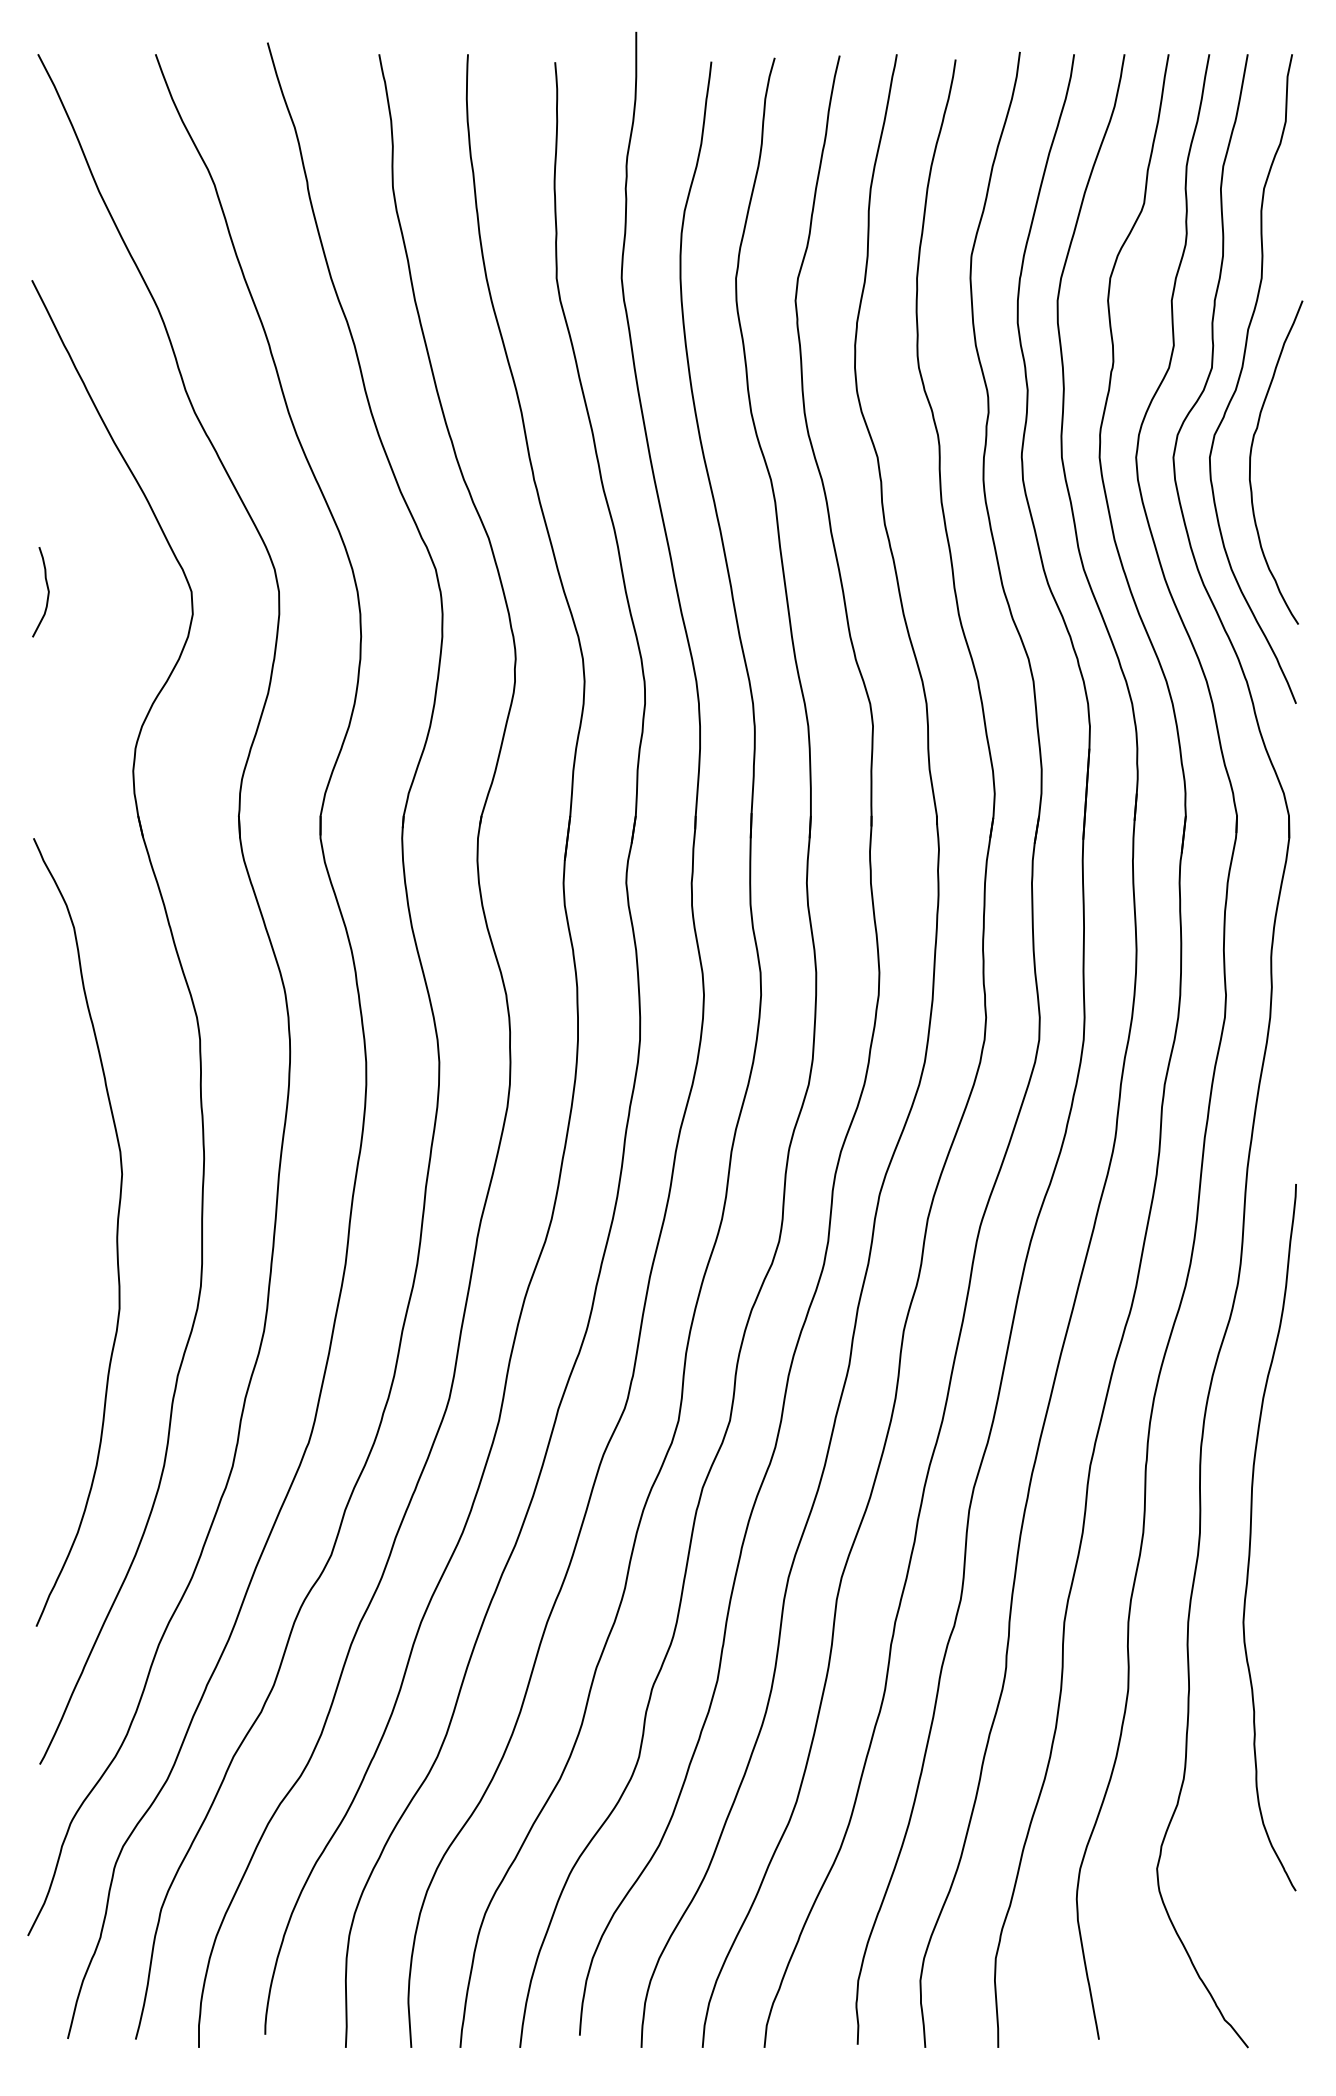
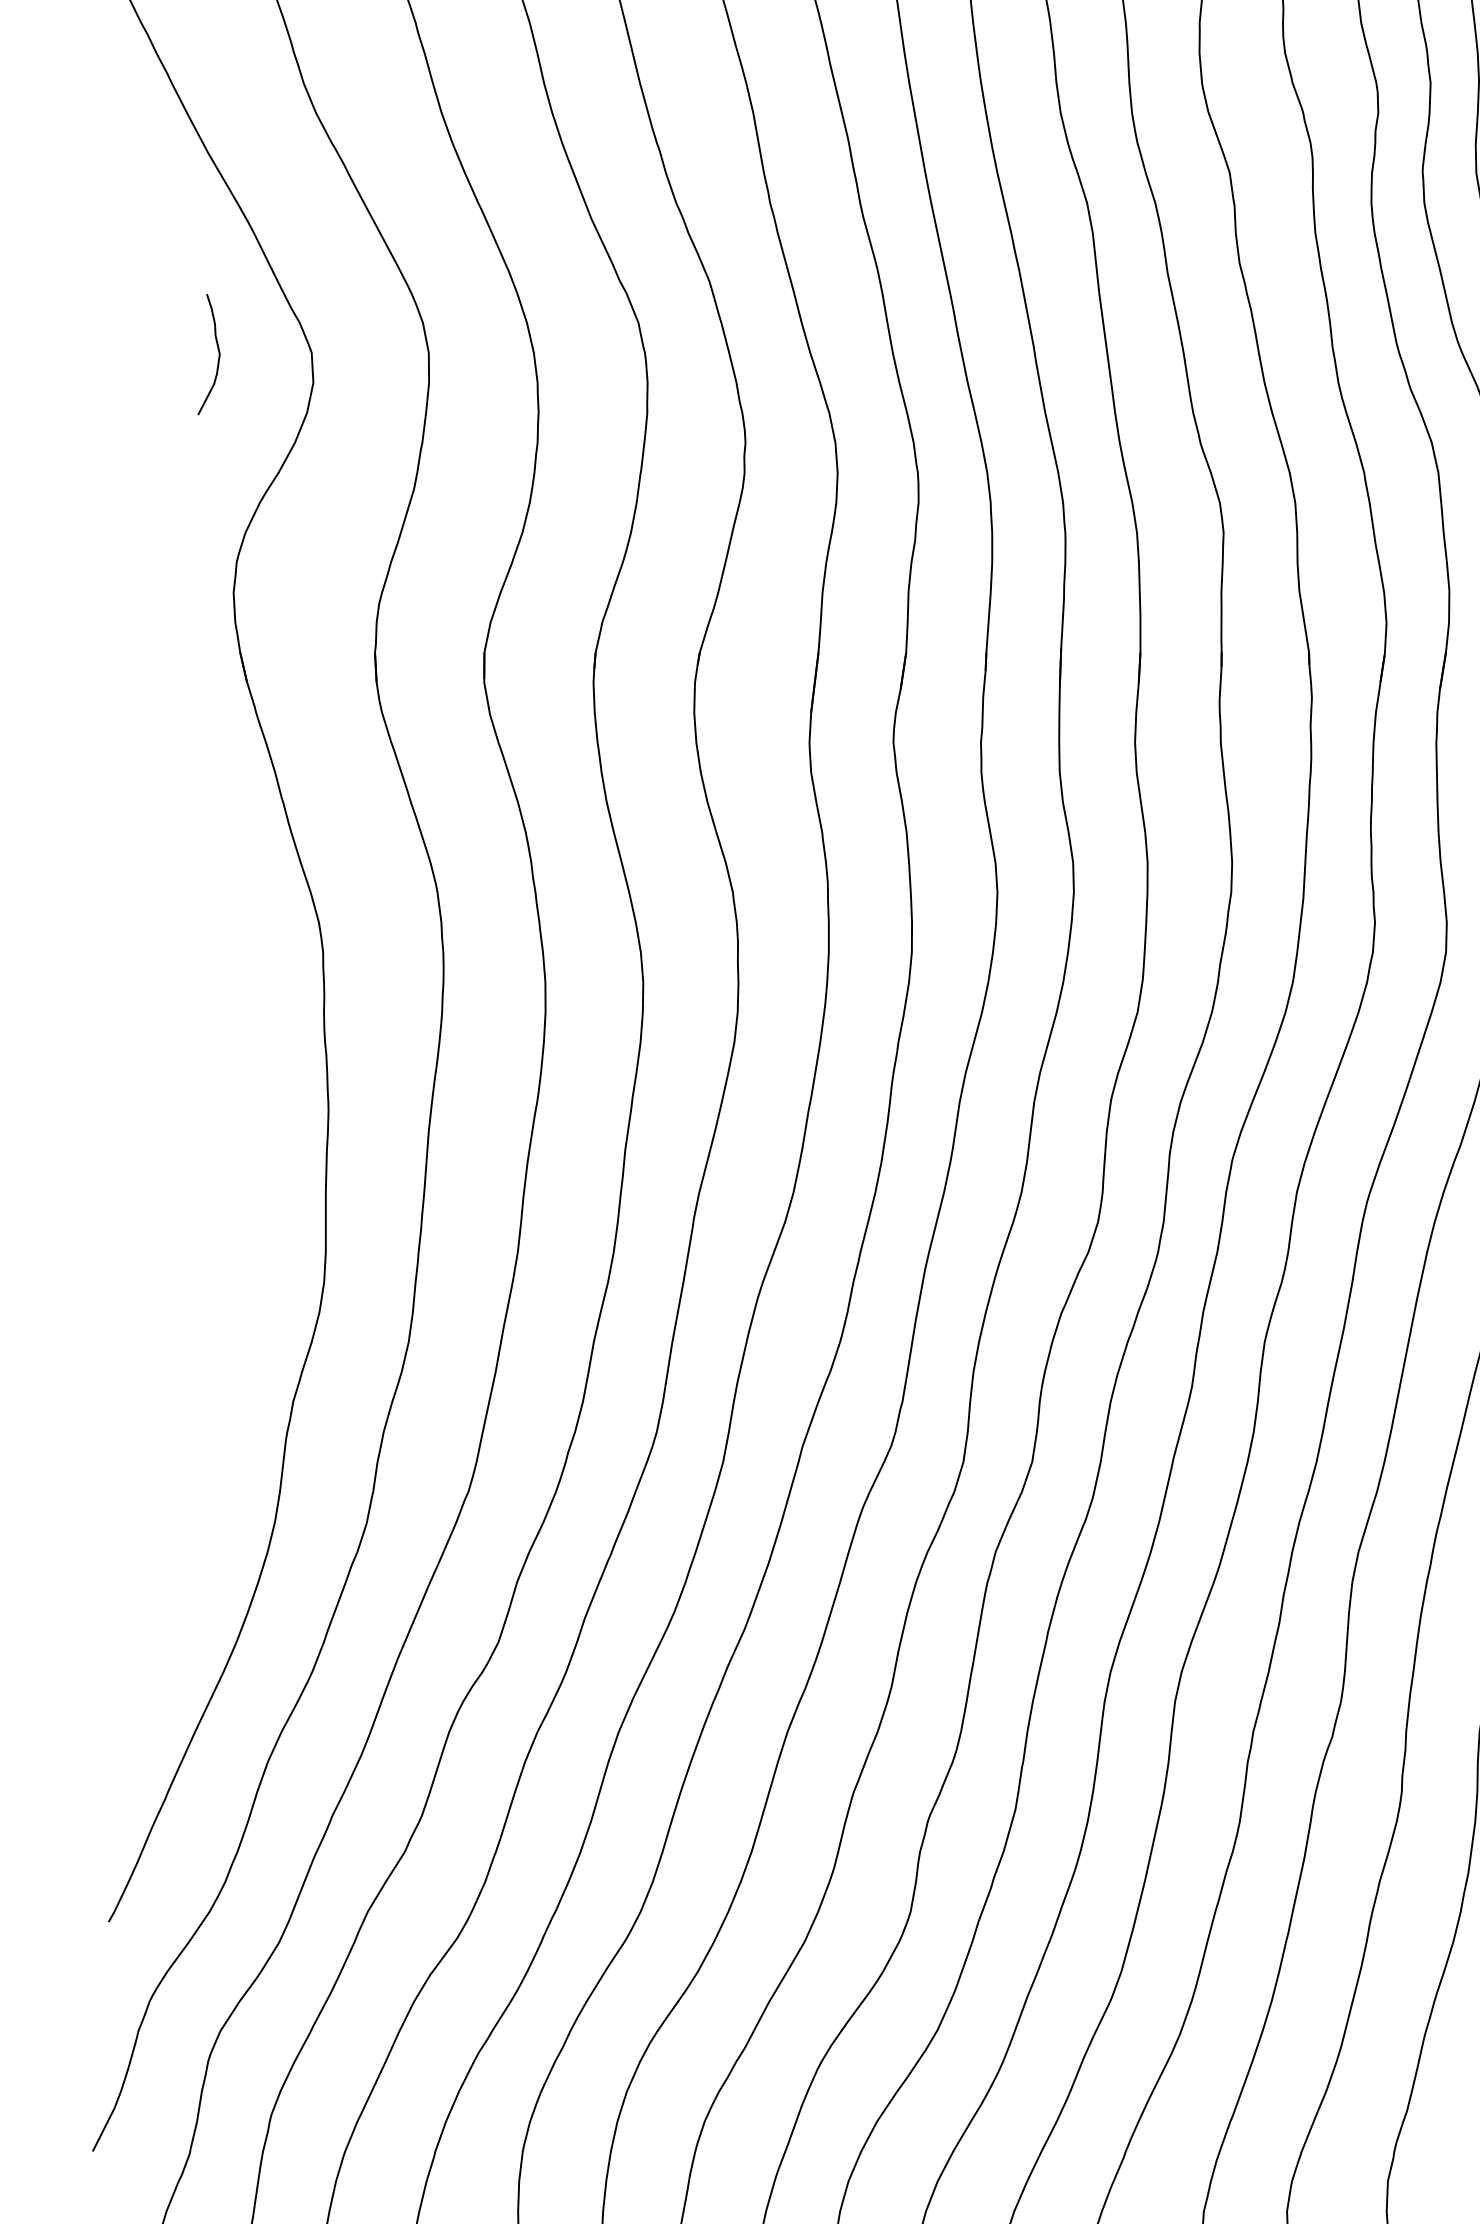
curve: (47, 592) -> (217, 355), moved
curve: (116, 1232) -> (211, 1210), removed

